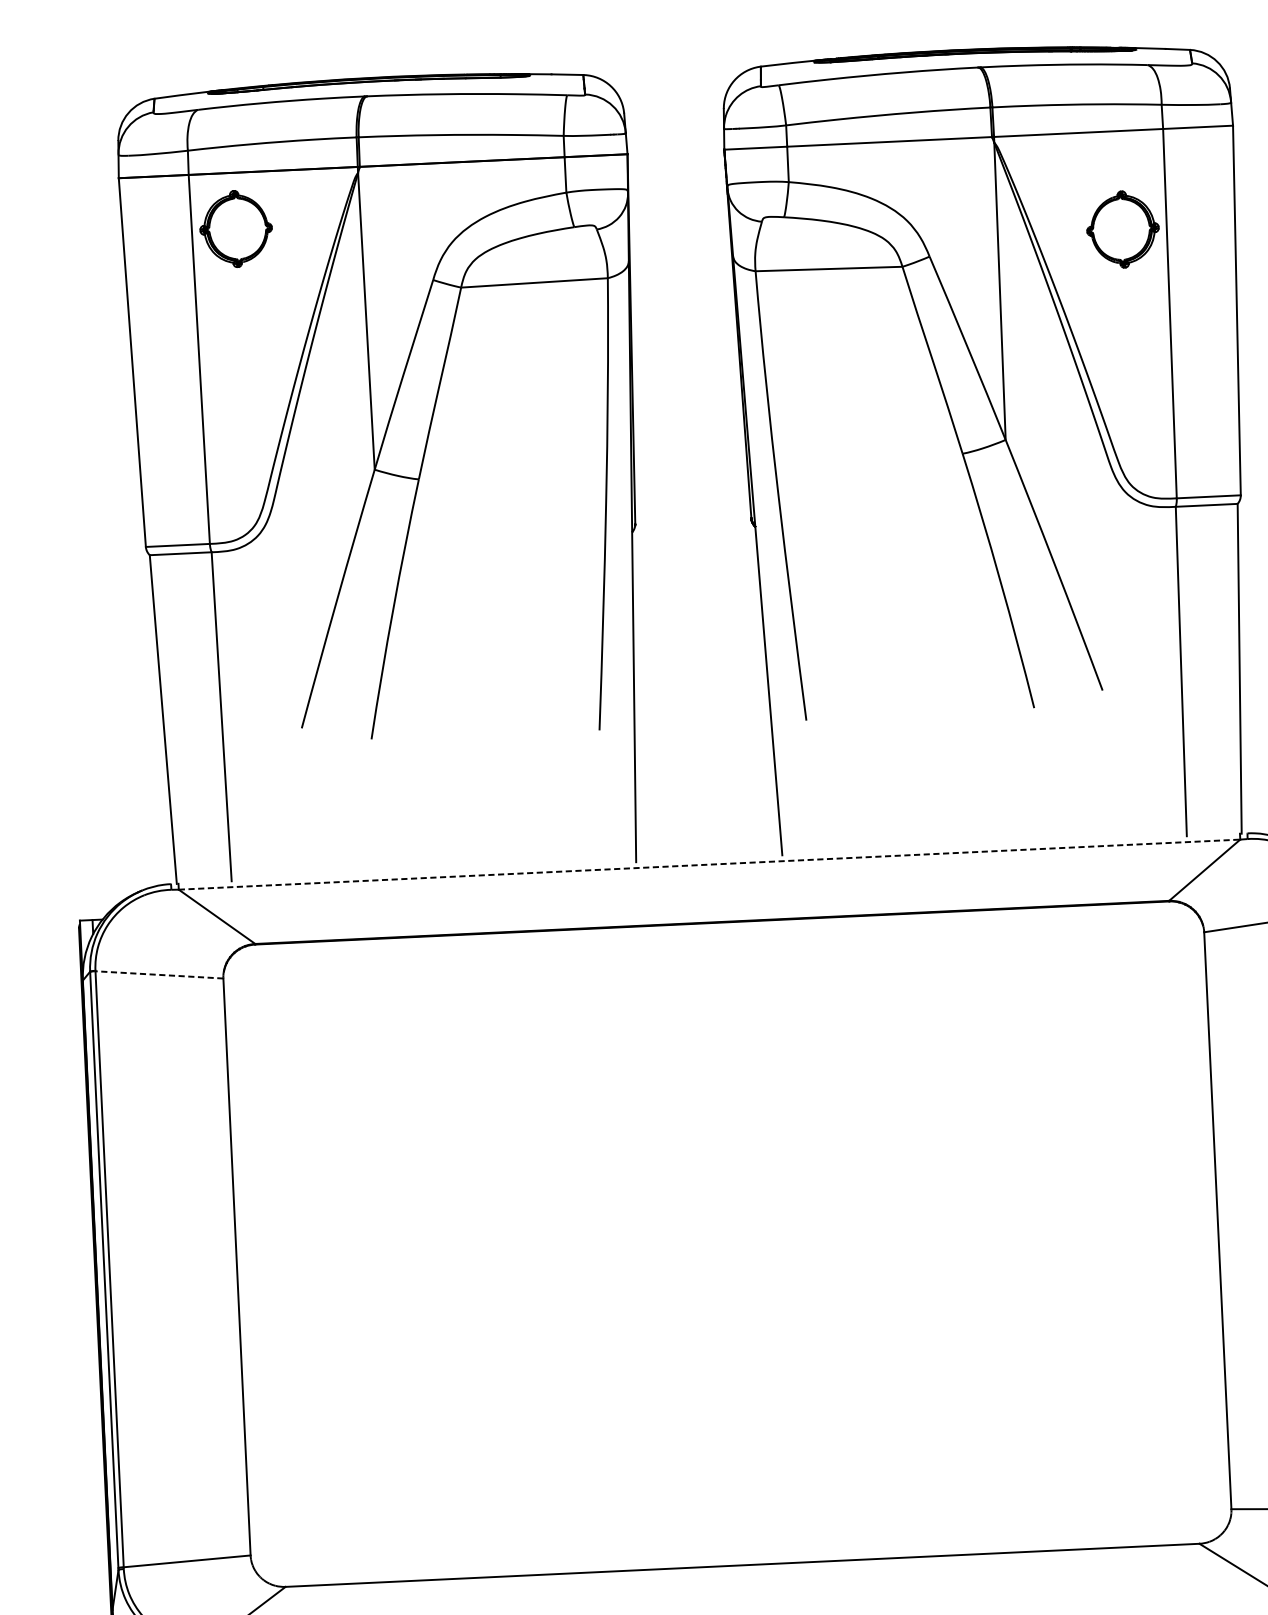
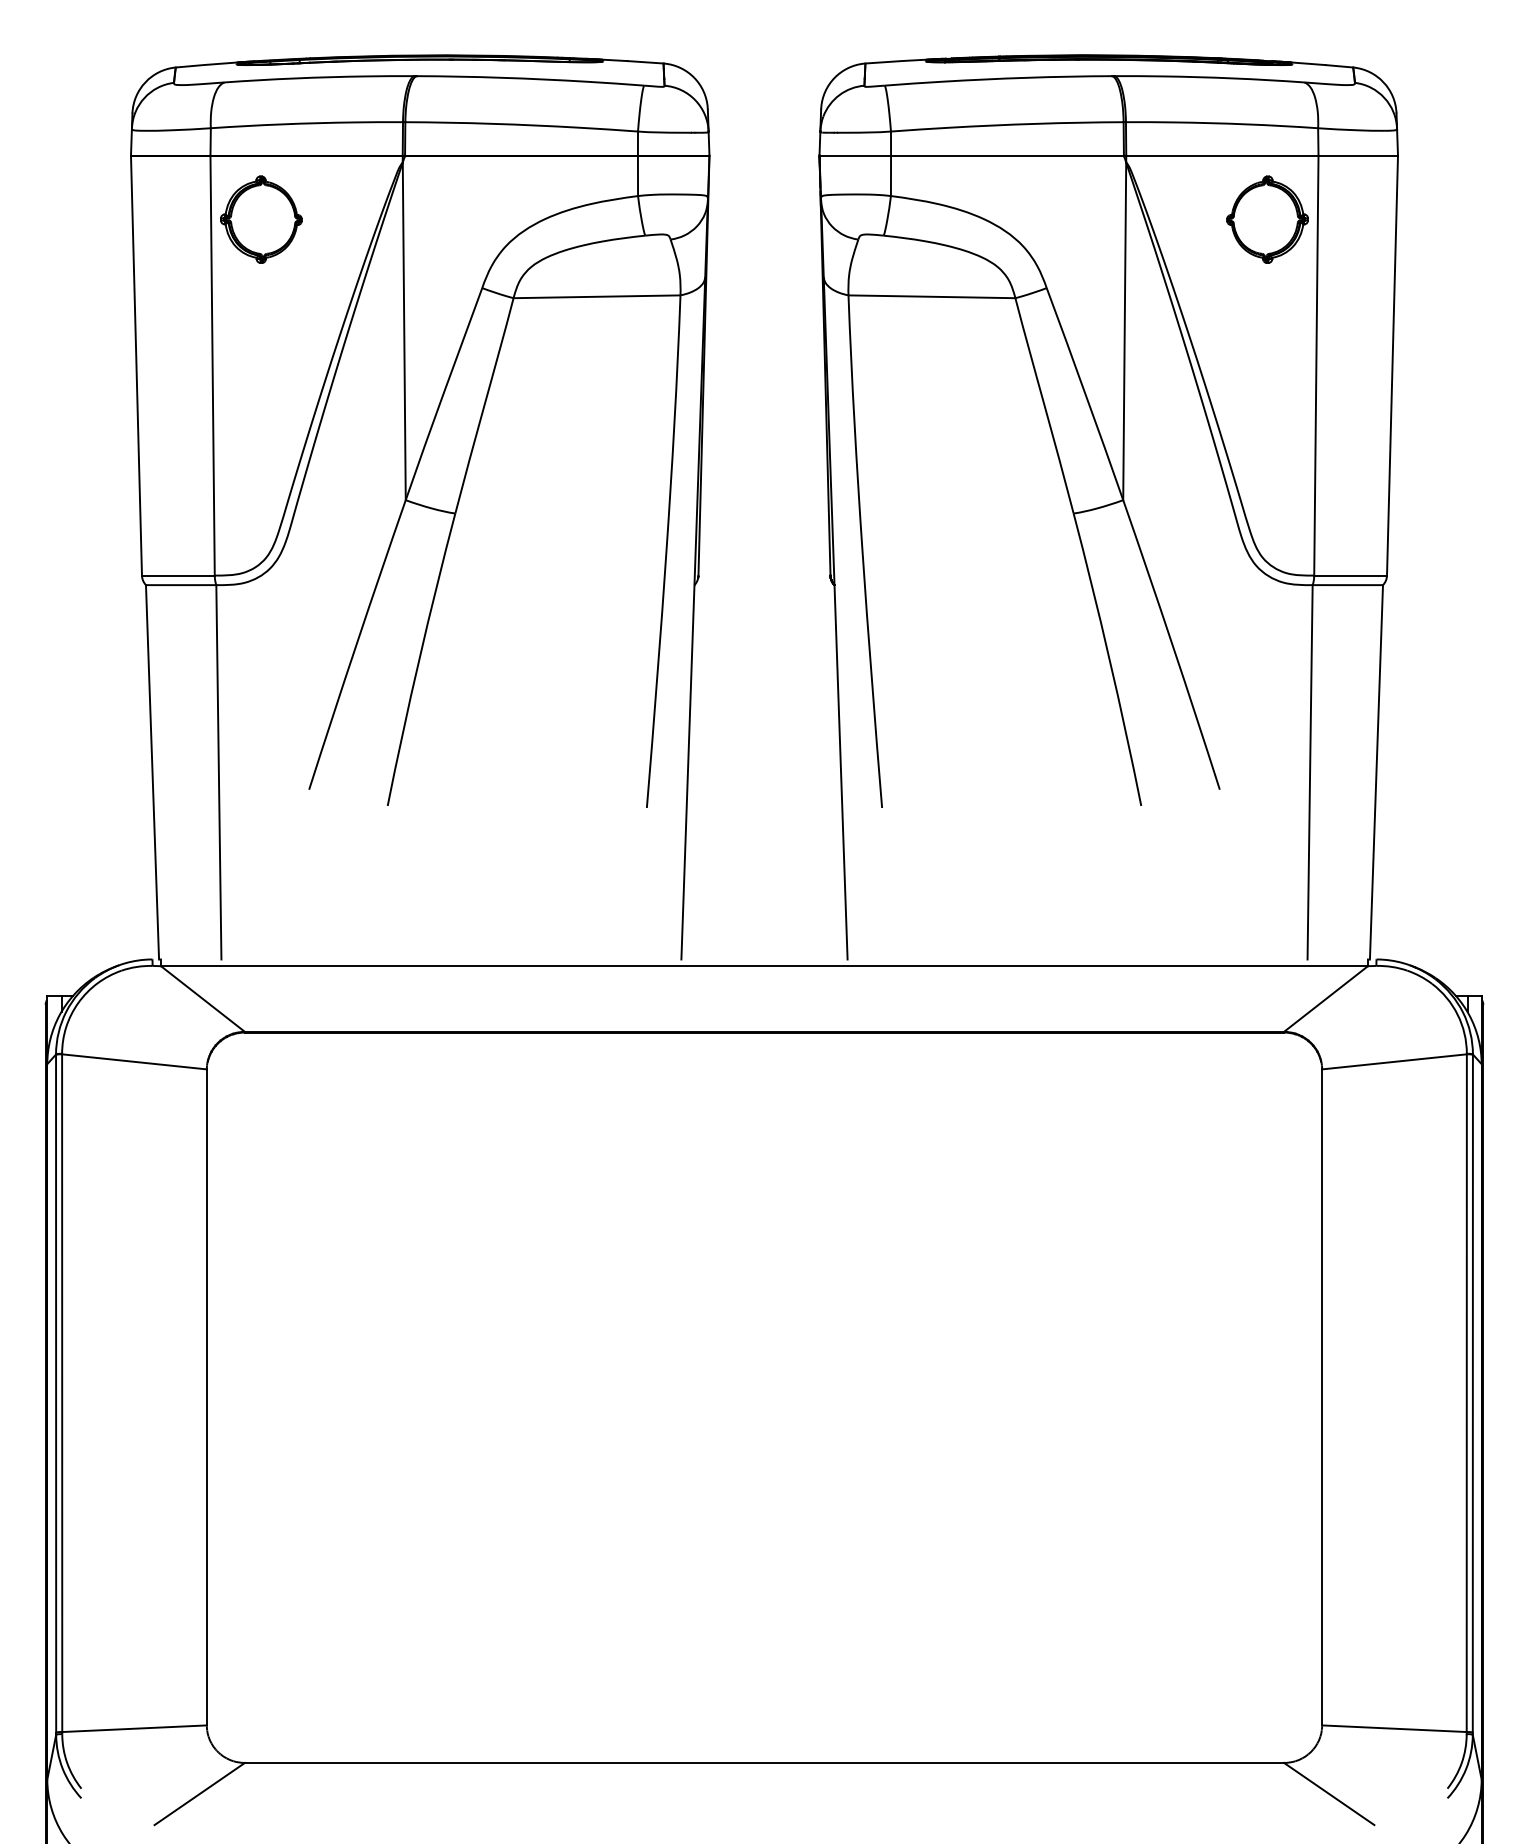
part: (1122, 229) -> (1267, 219), moved
line: (709, 864) -> (764, 966), dashed -> solid
line: (159, 974) -> (134, 1061), dashed -> solid

